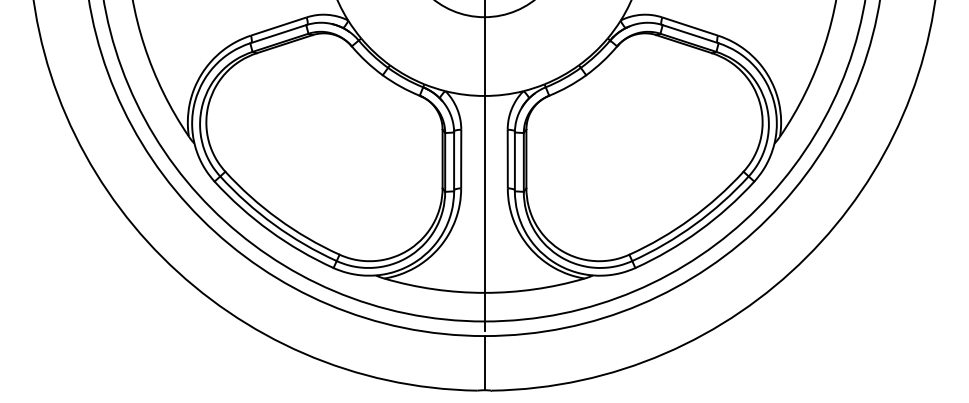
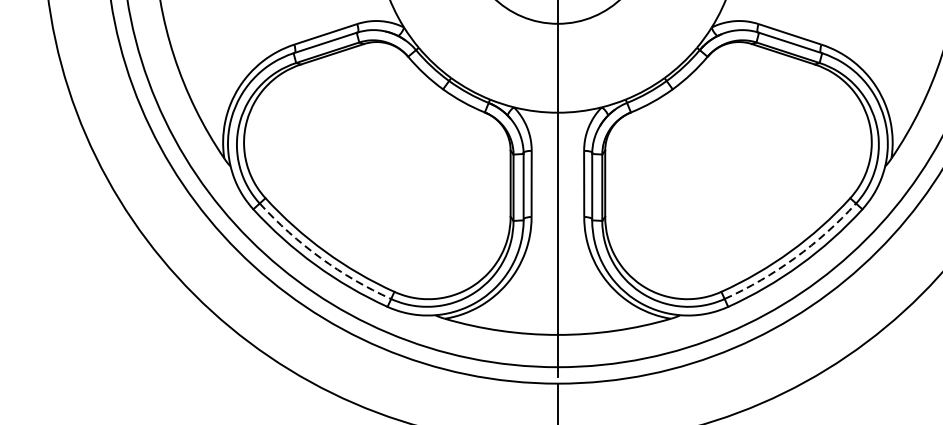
arc: (274, 224) -> (320, 257), solid -> dashed
arc: (694, 224) -> (794, 257), solid -> dashed

